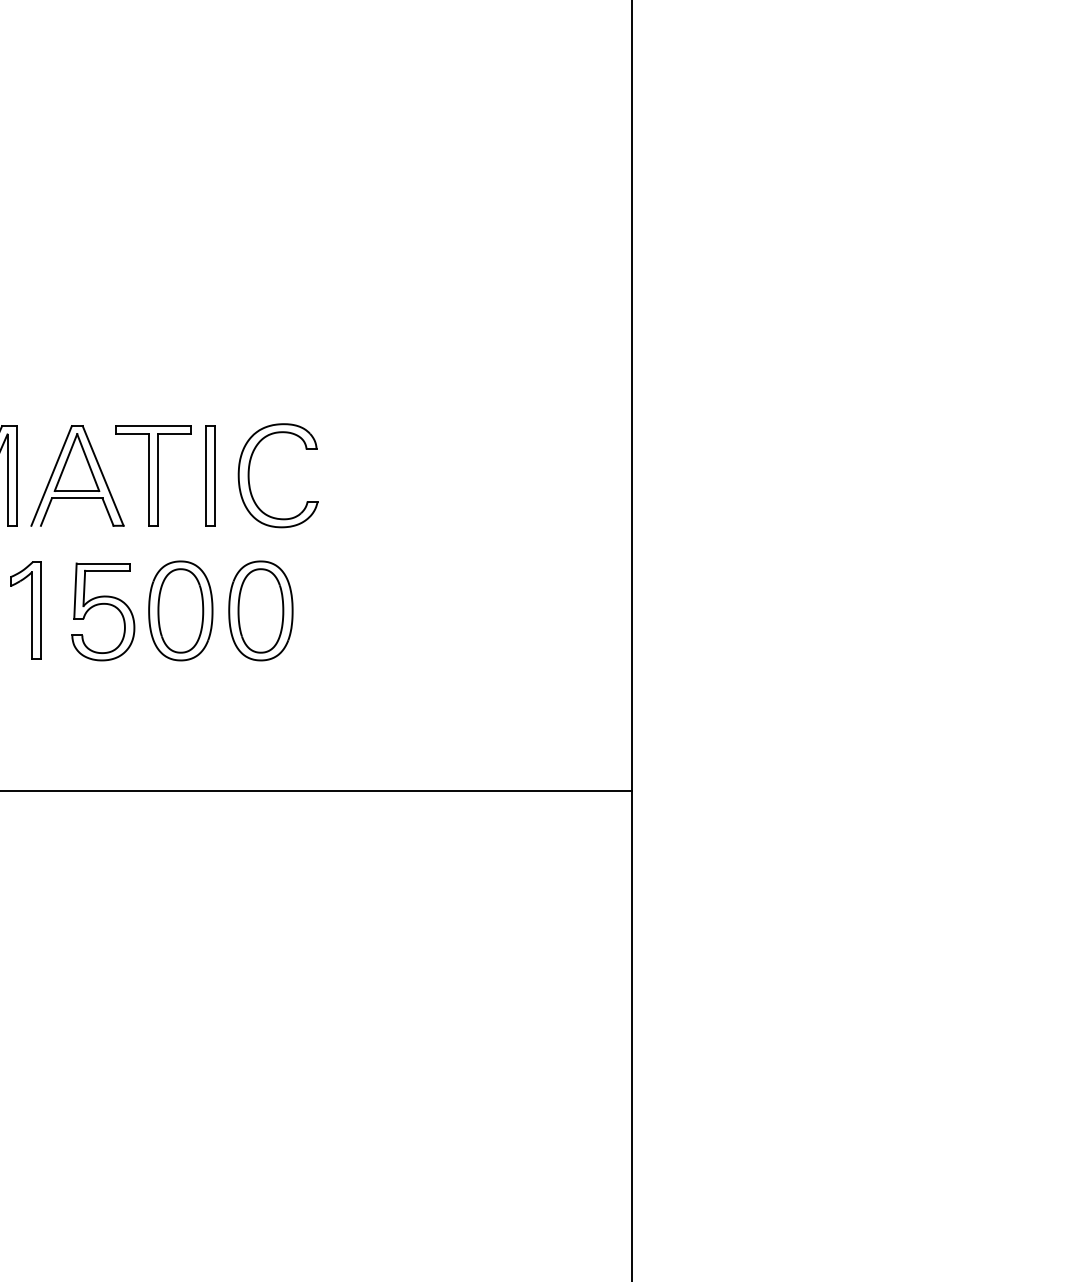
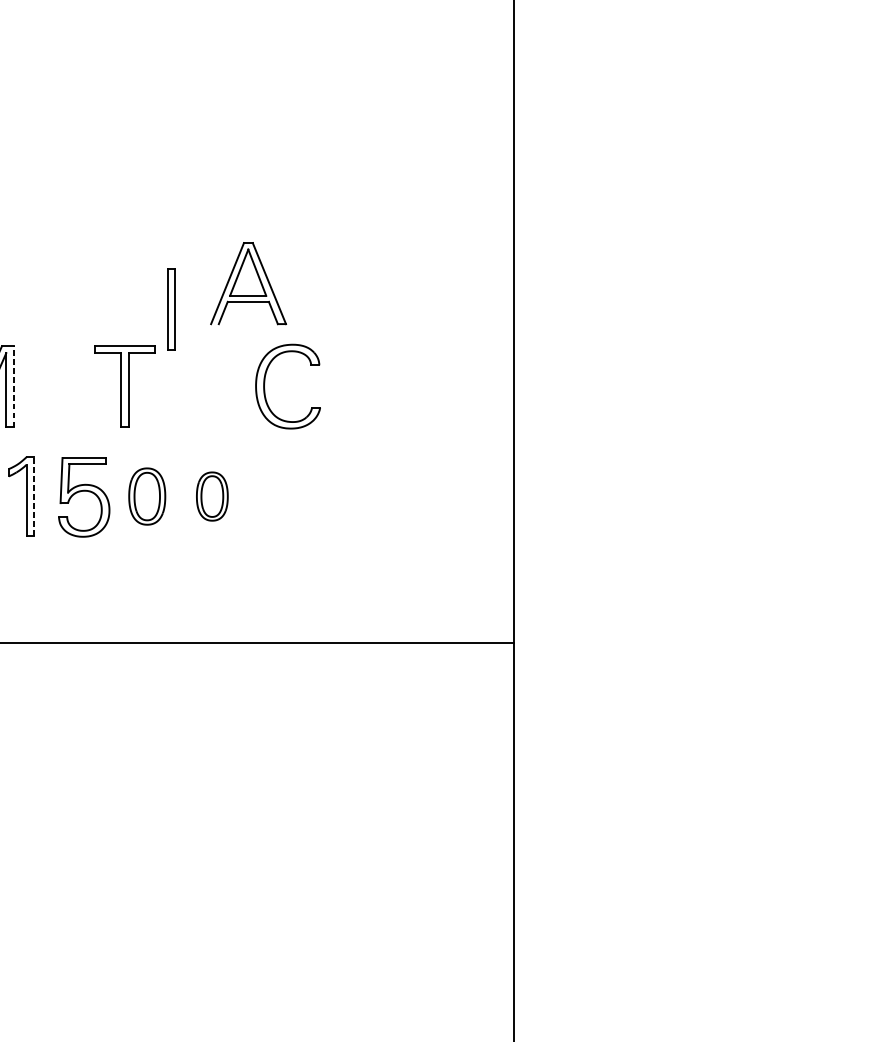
line: (16, 475) -> (13, 386), solid -> dashed
part: (77, 475) -> (248, 283), moved
part: (210, 475) -> (171, 309), moved
part: (249, 475) -> (264, 386), moved
line: (41, 610) -> (33, 496), solid -> dashed
part: (180, 610) -> (146, 496), size x0.7
part: (260, 610) -> (211, 496), size x0.6

